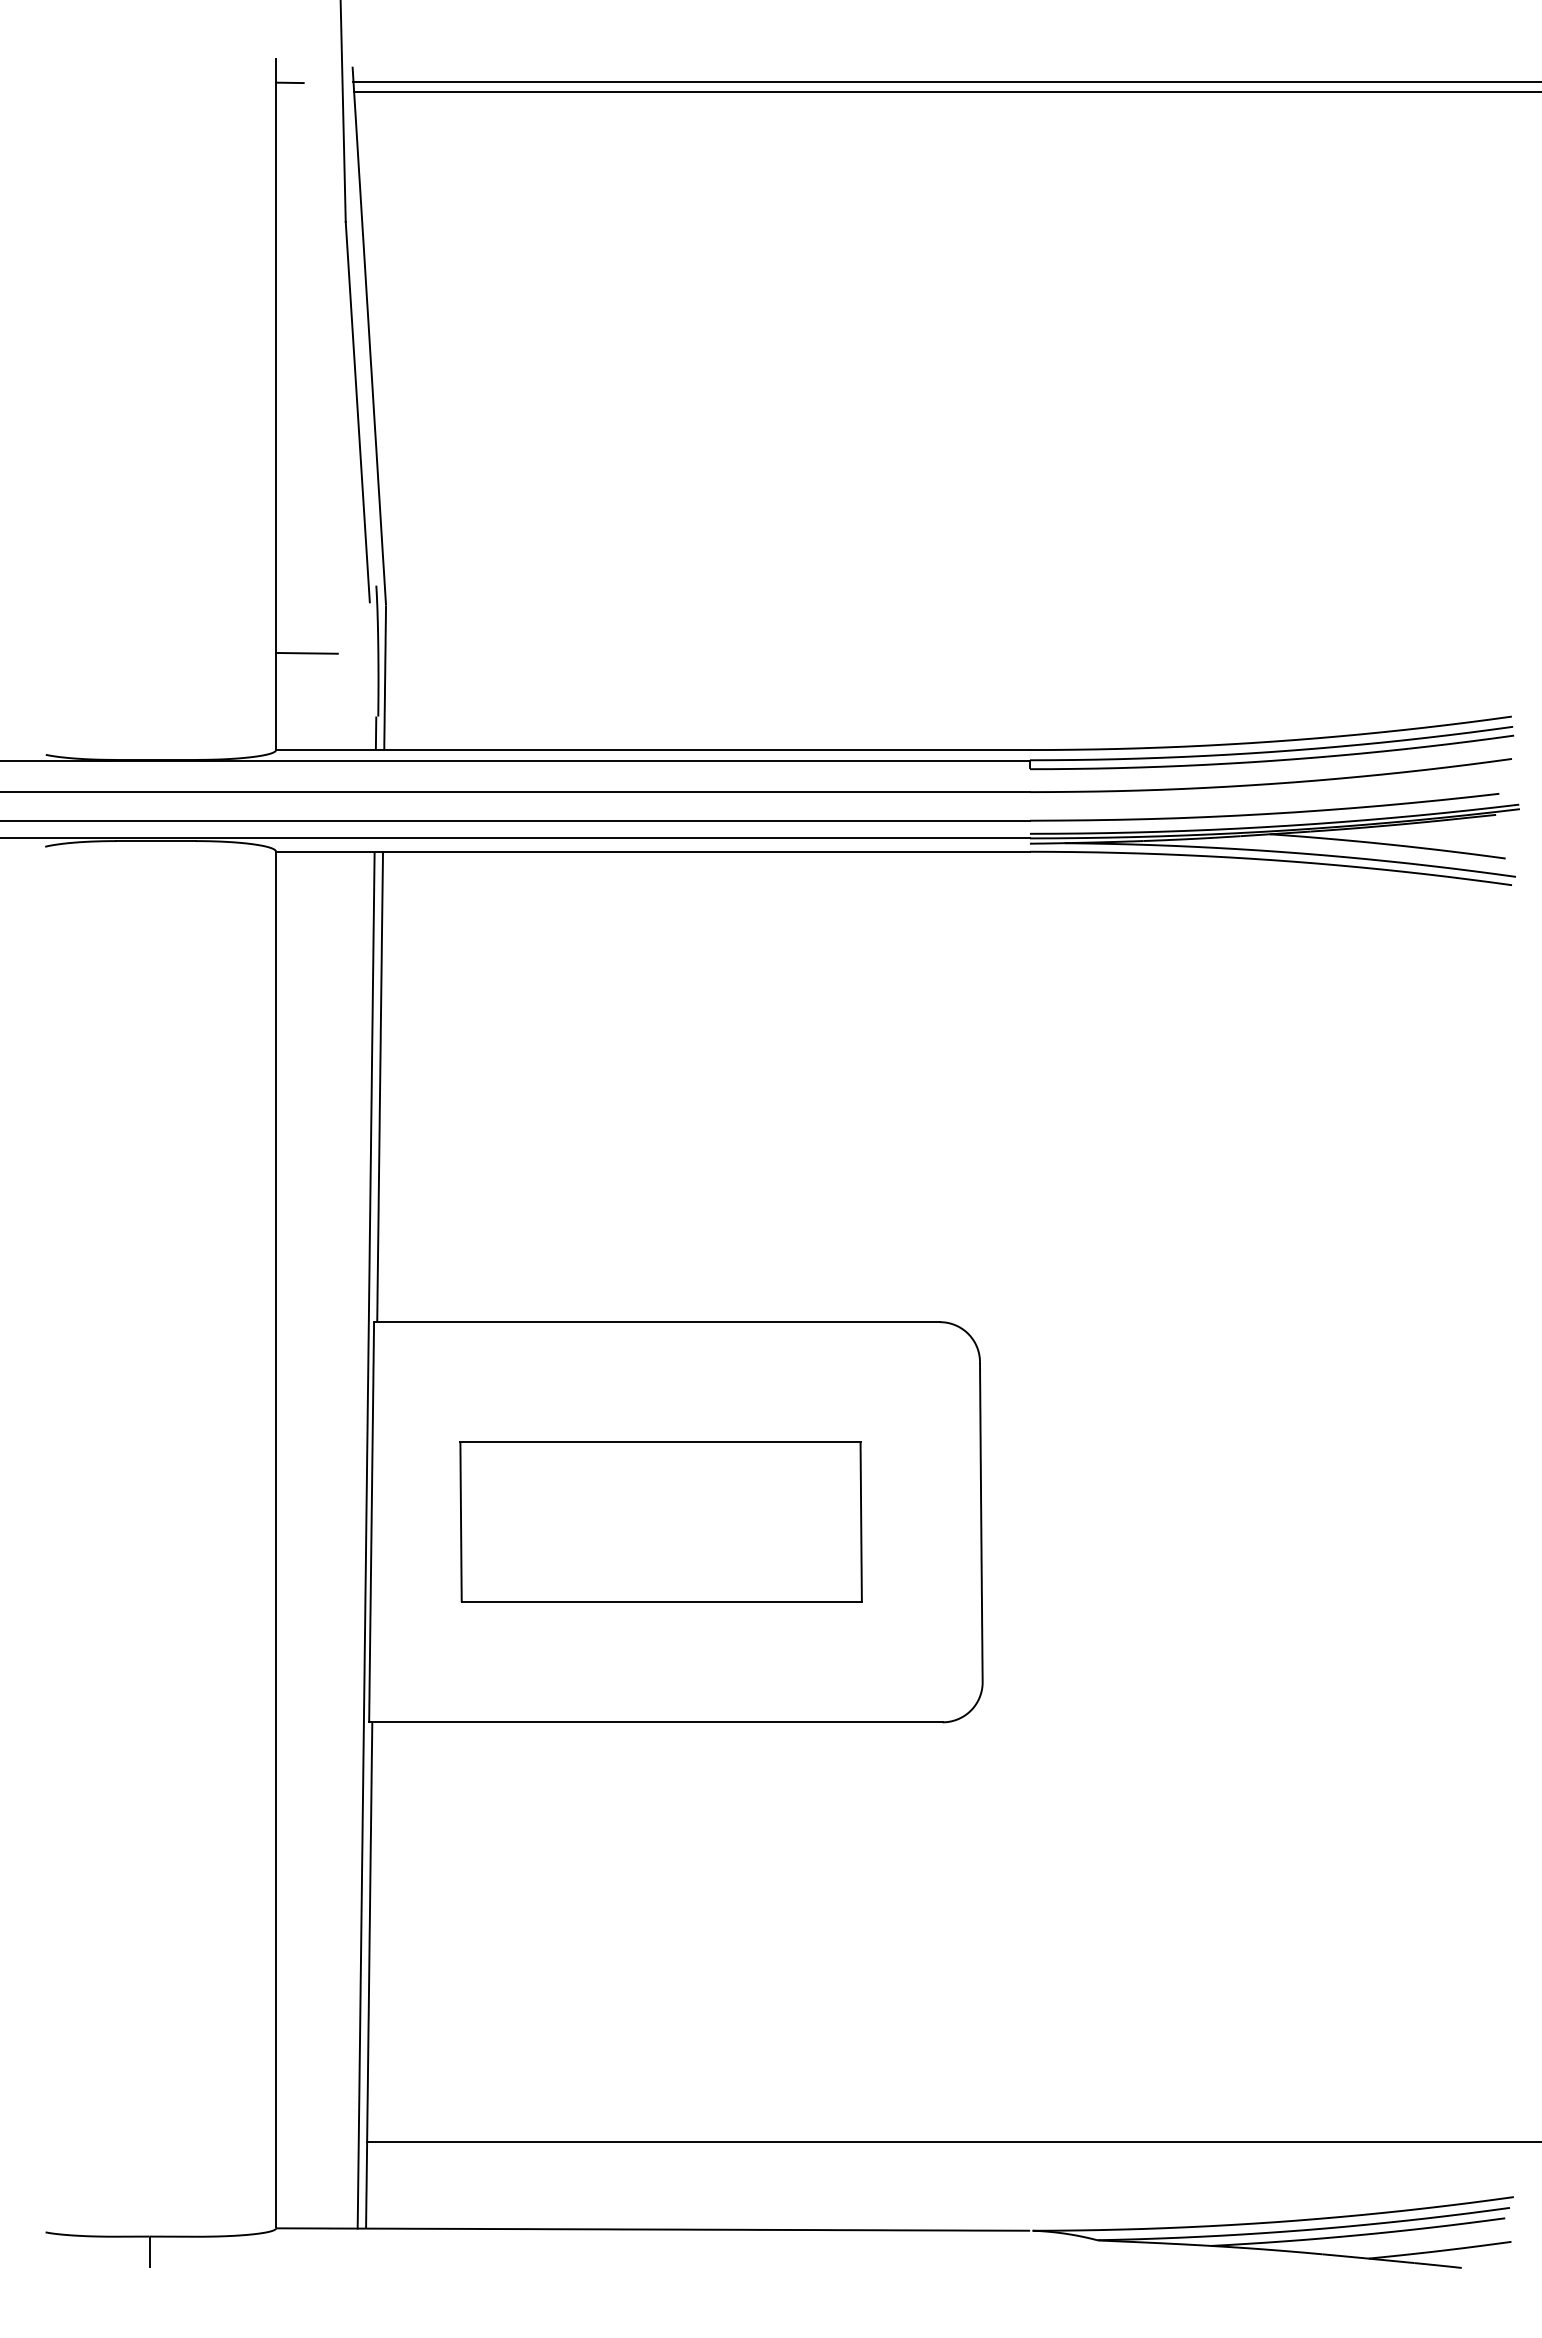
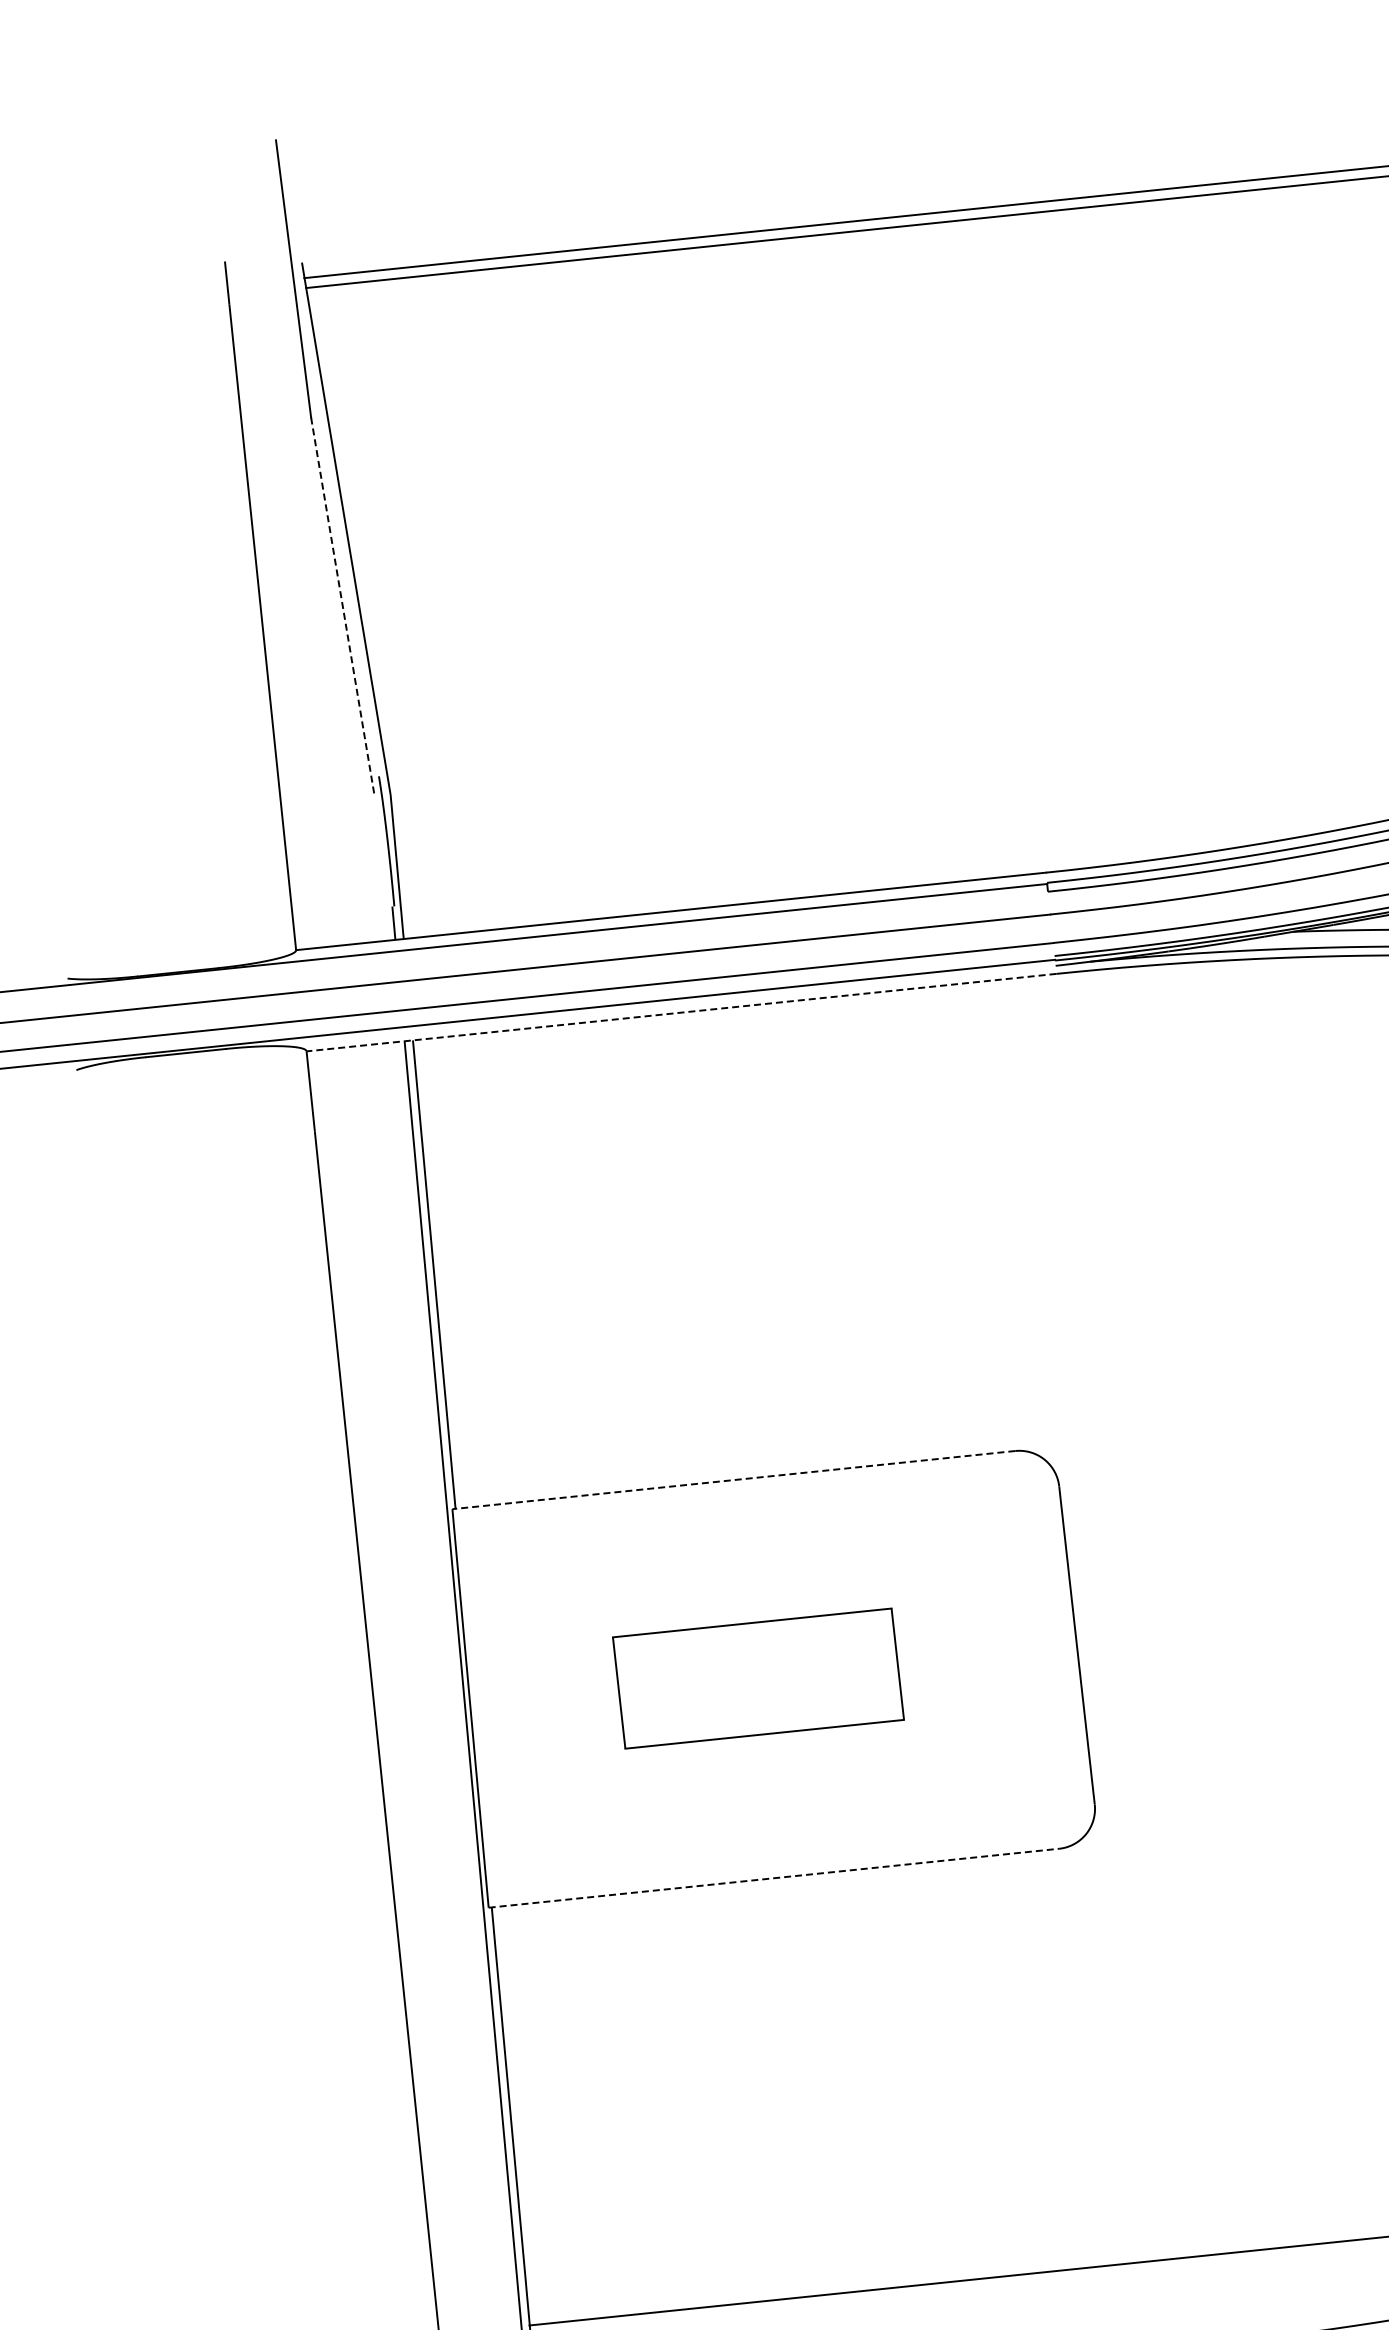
line: (289, 82) -> (240, 284), removed
line: (357, 412) -> (342, 606), solid -> dashed
line: (306, 652) -> (316, 850), removed
line: (653, 851) -> (681, 1012), solid -> dashed
line: (657, 1322) -> (734, 1480), solid -> dashed
part: (660, 1521) -> (757, 1678), size x0.7
line: (655, 1722) -> (773, 1878), solid -> dashed

